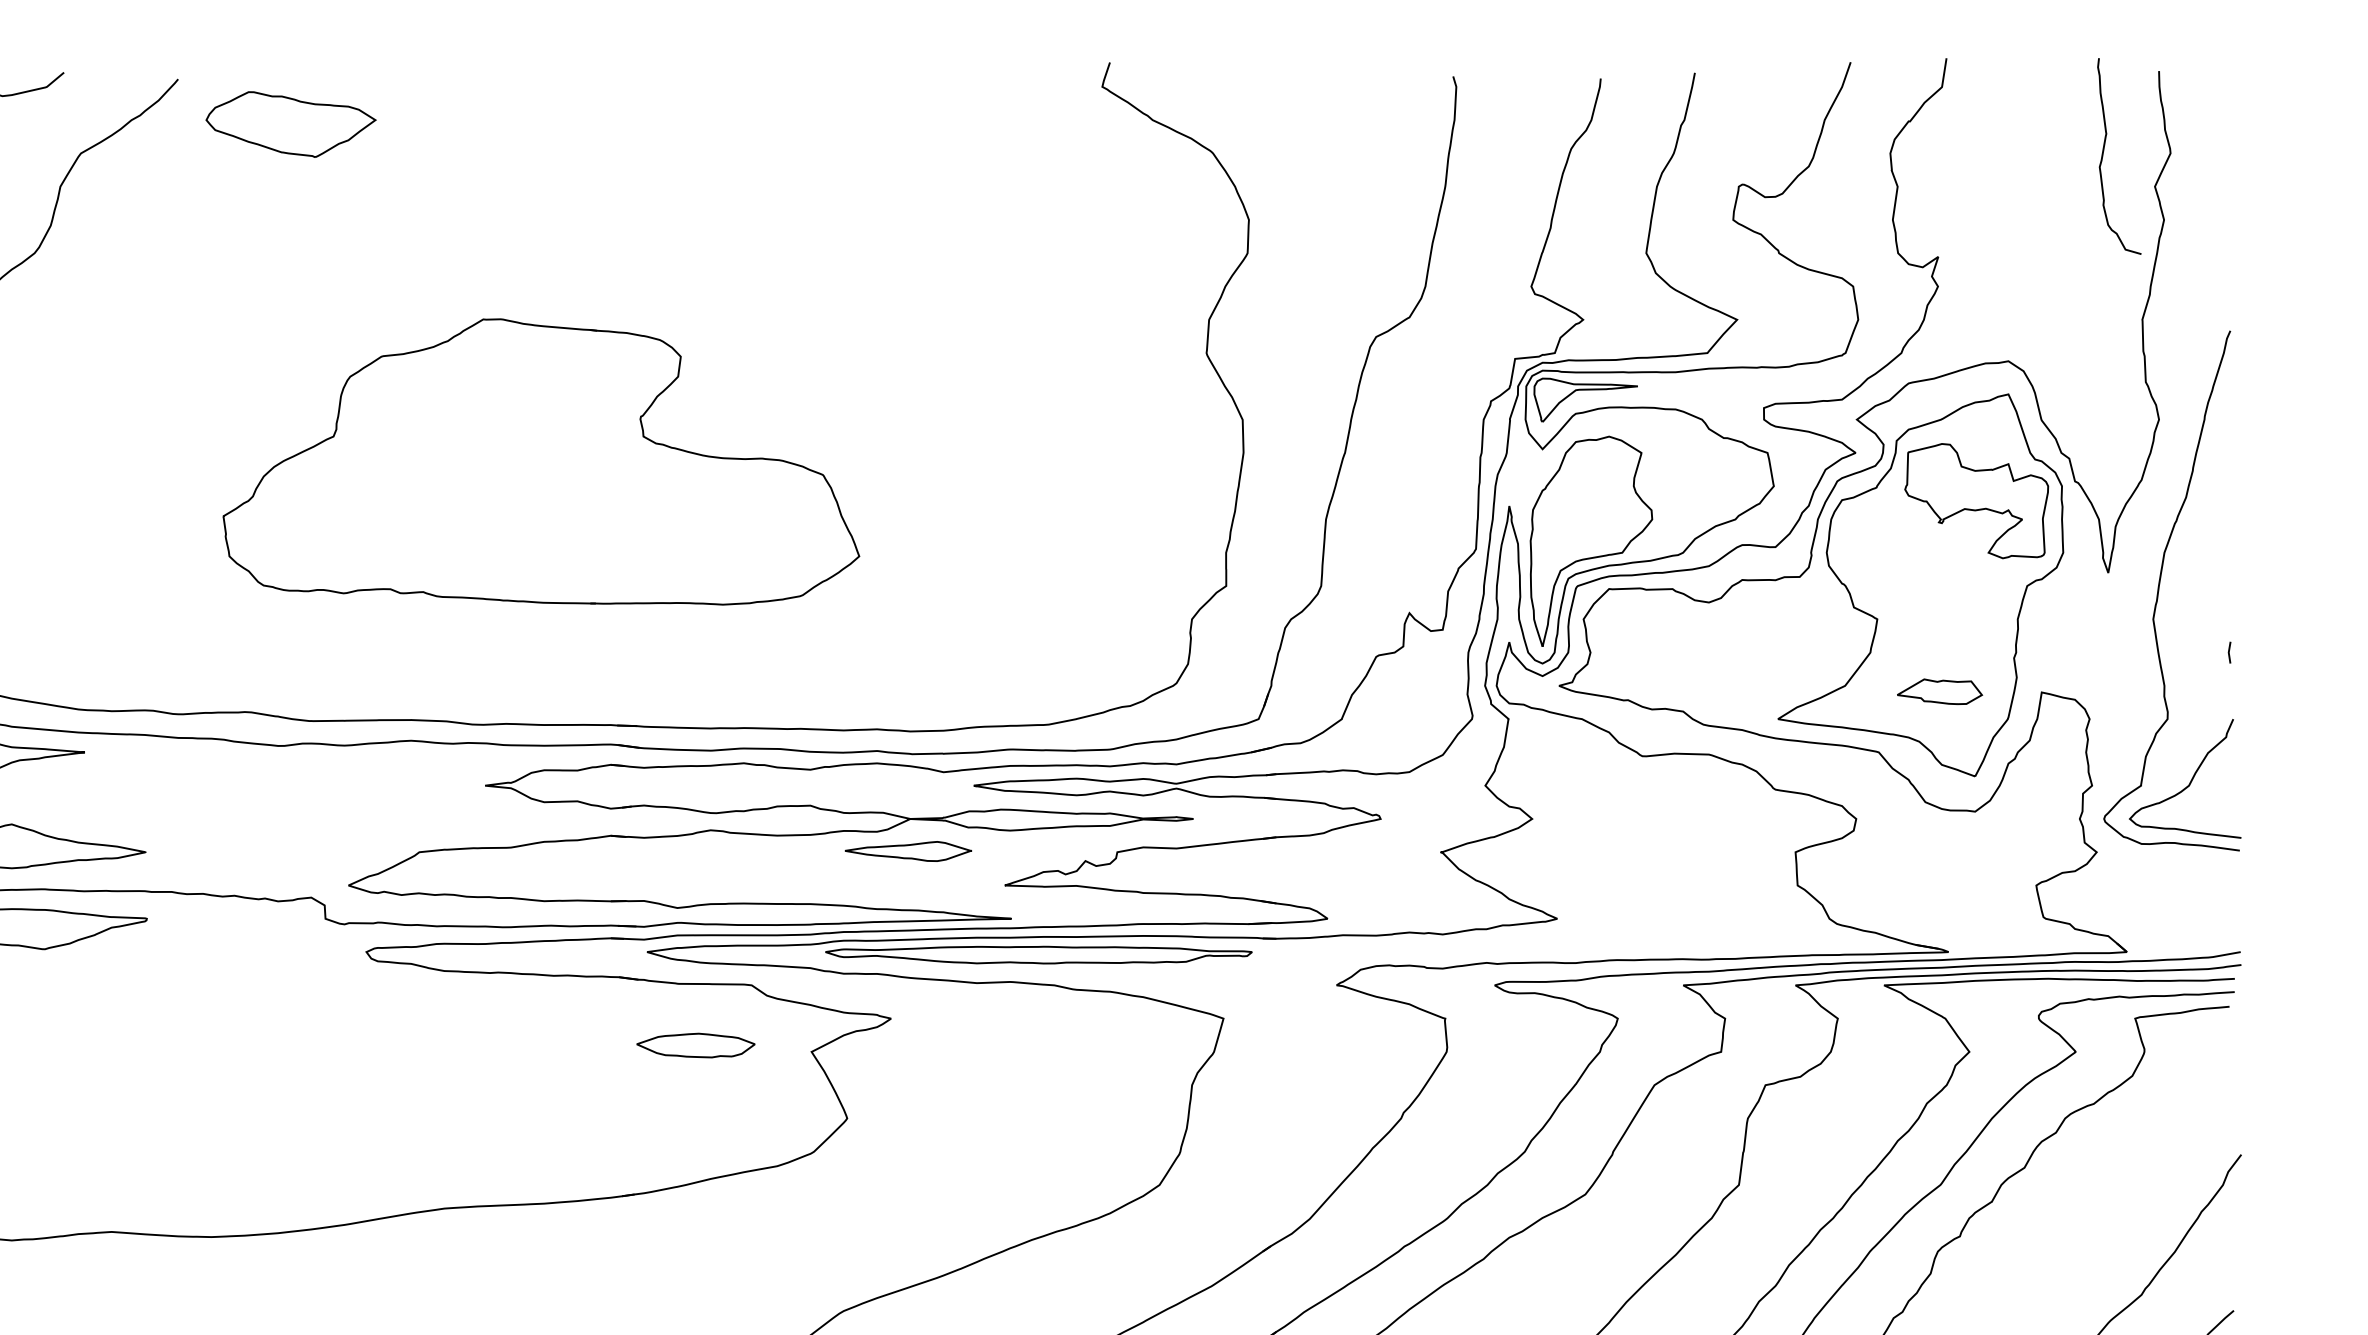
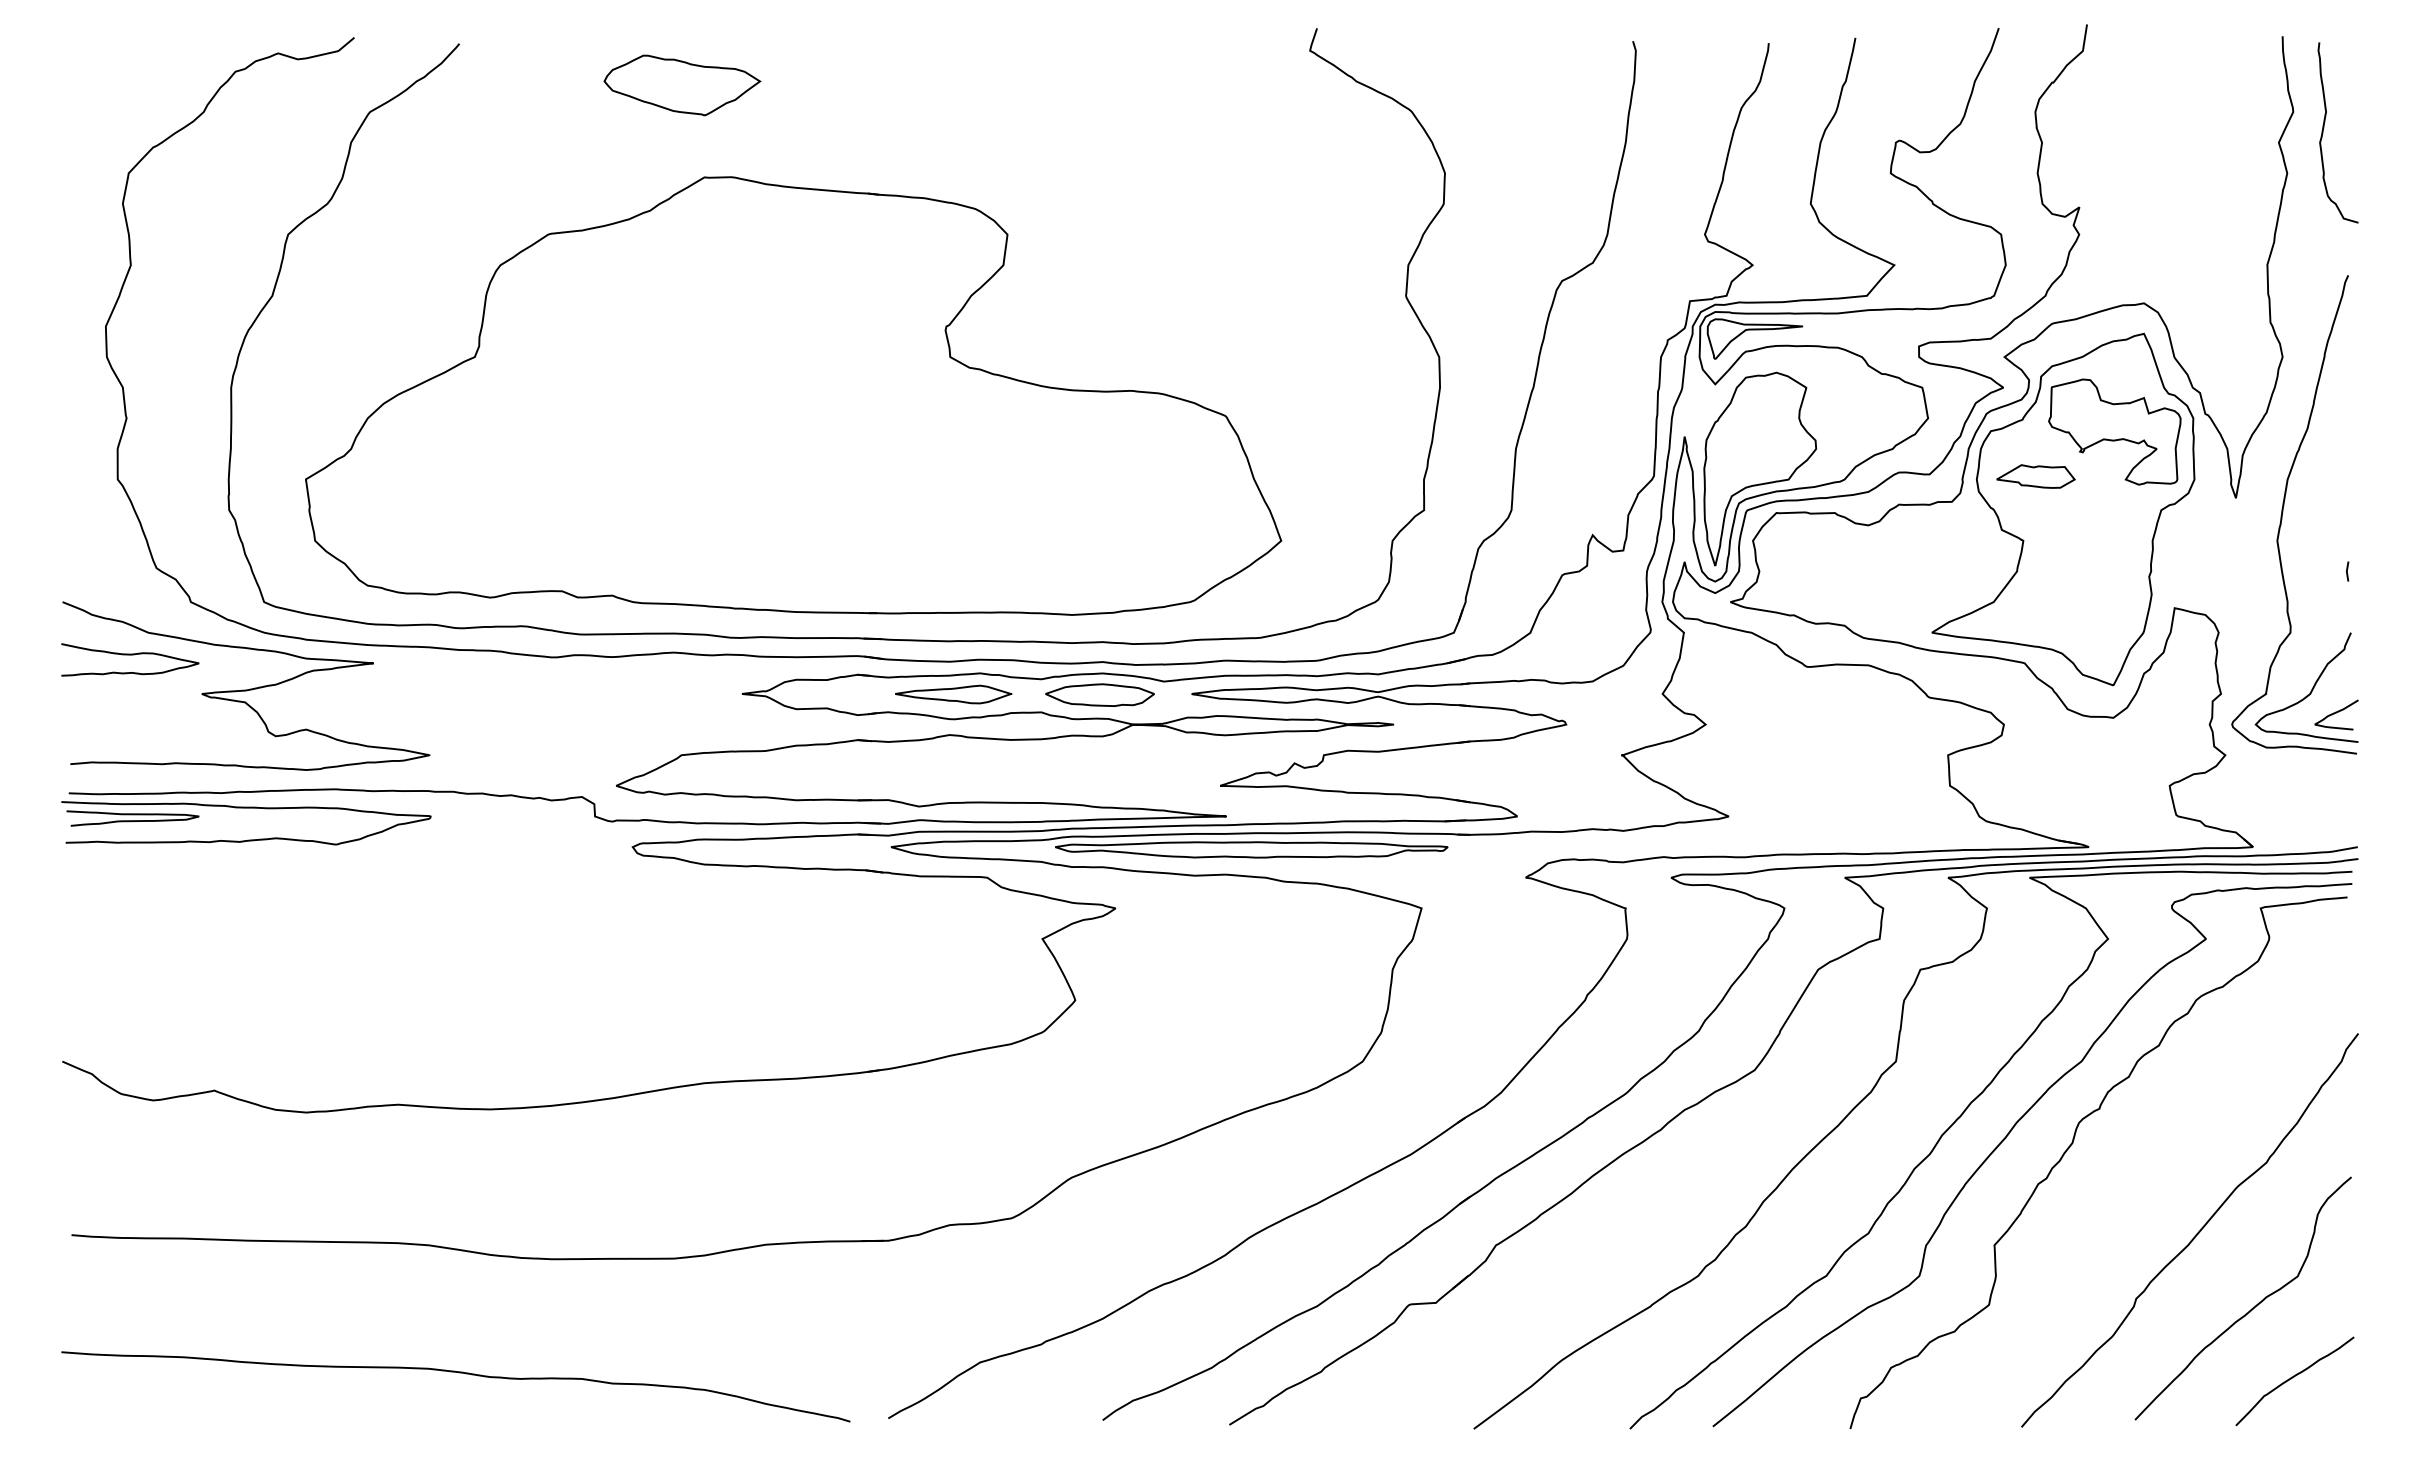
part: (291, 124) -> (682, 85), moved
curve: (2104, 151) -> (2324, 128), moved
part: (541, 461) -> (793, 395), size x1.67
part: (1939, 691) -> (2035, 476), moved
curve: (2217, 806) -> (2336, 713), added
part: (908, 851) -> (953, 694), moved
part: (695, 1044) -> (1099, 694), moved

